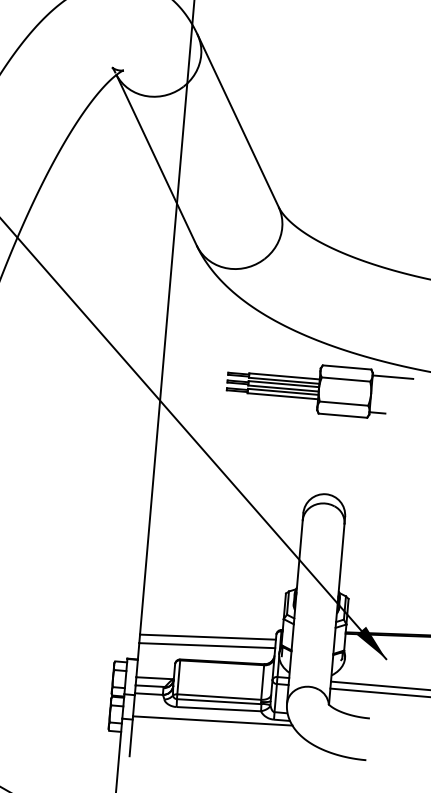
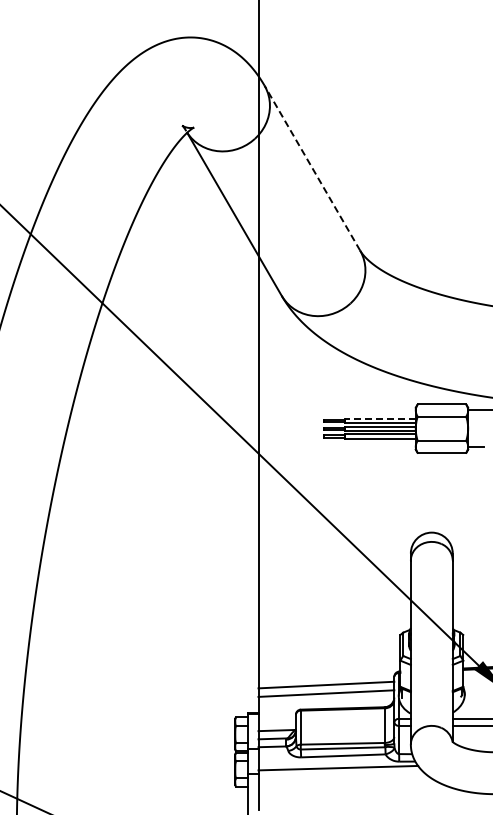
line: (238, 120) -> (312, 167), solid -> dashed
line: (283, 376) -> (379, 418), solid -> dashed

